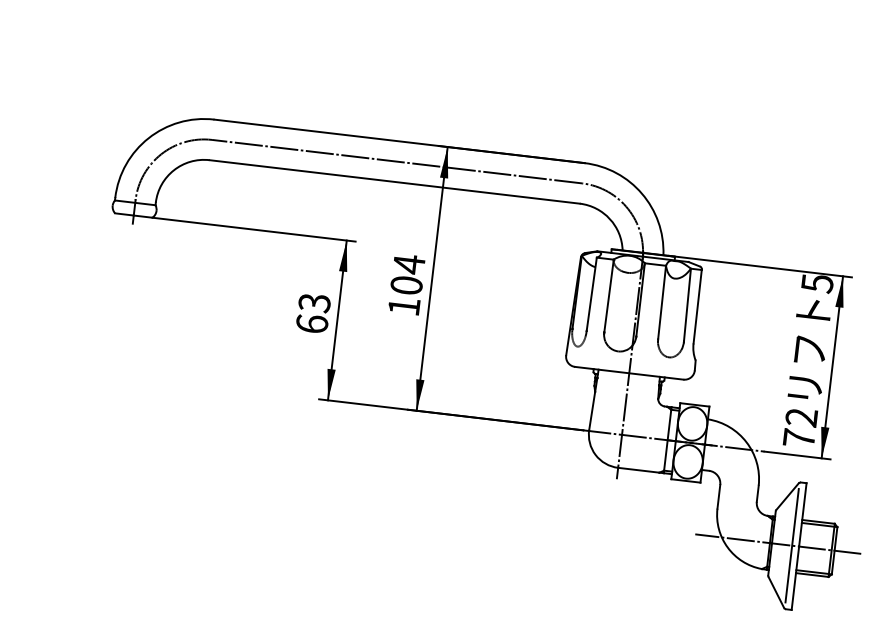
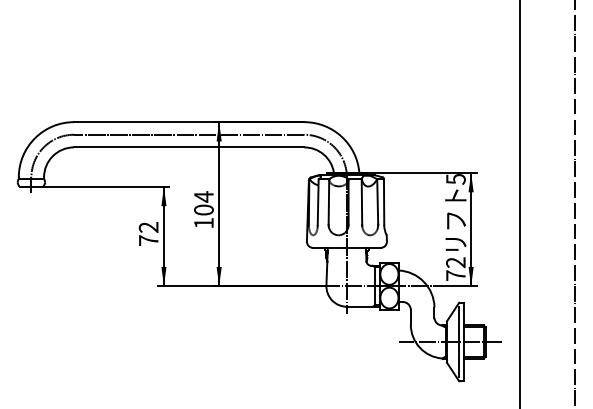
text: (313, 312) -> (148, 233), 63 -> 72

